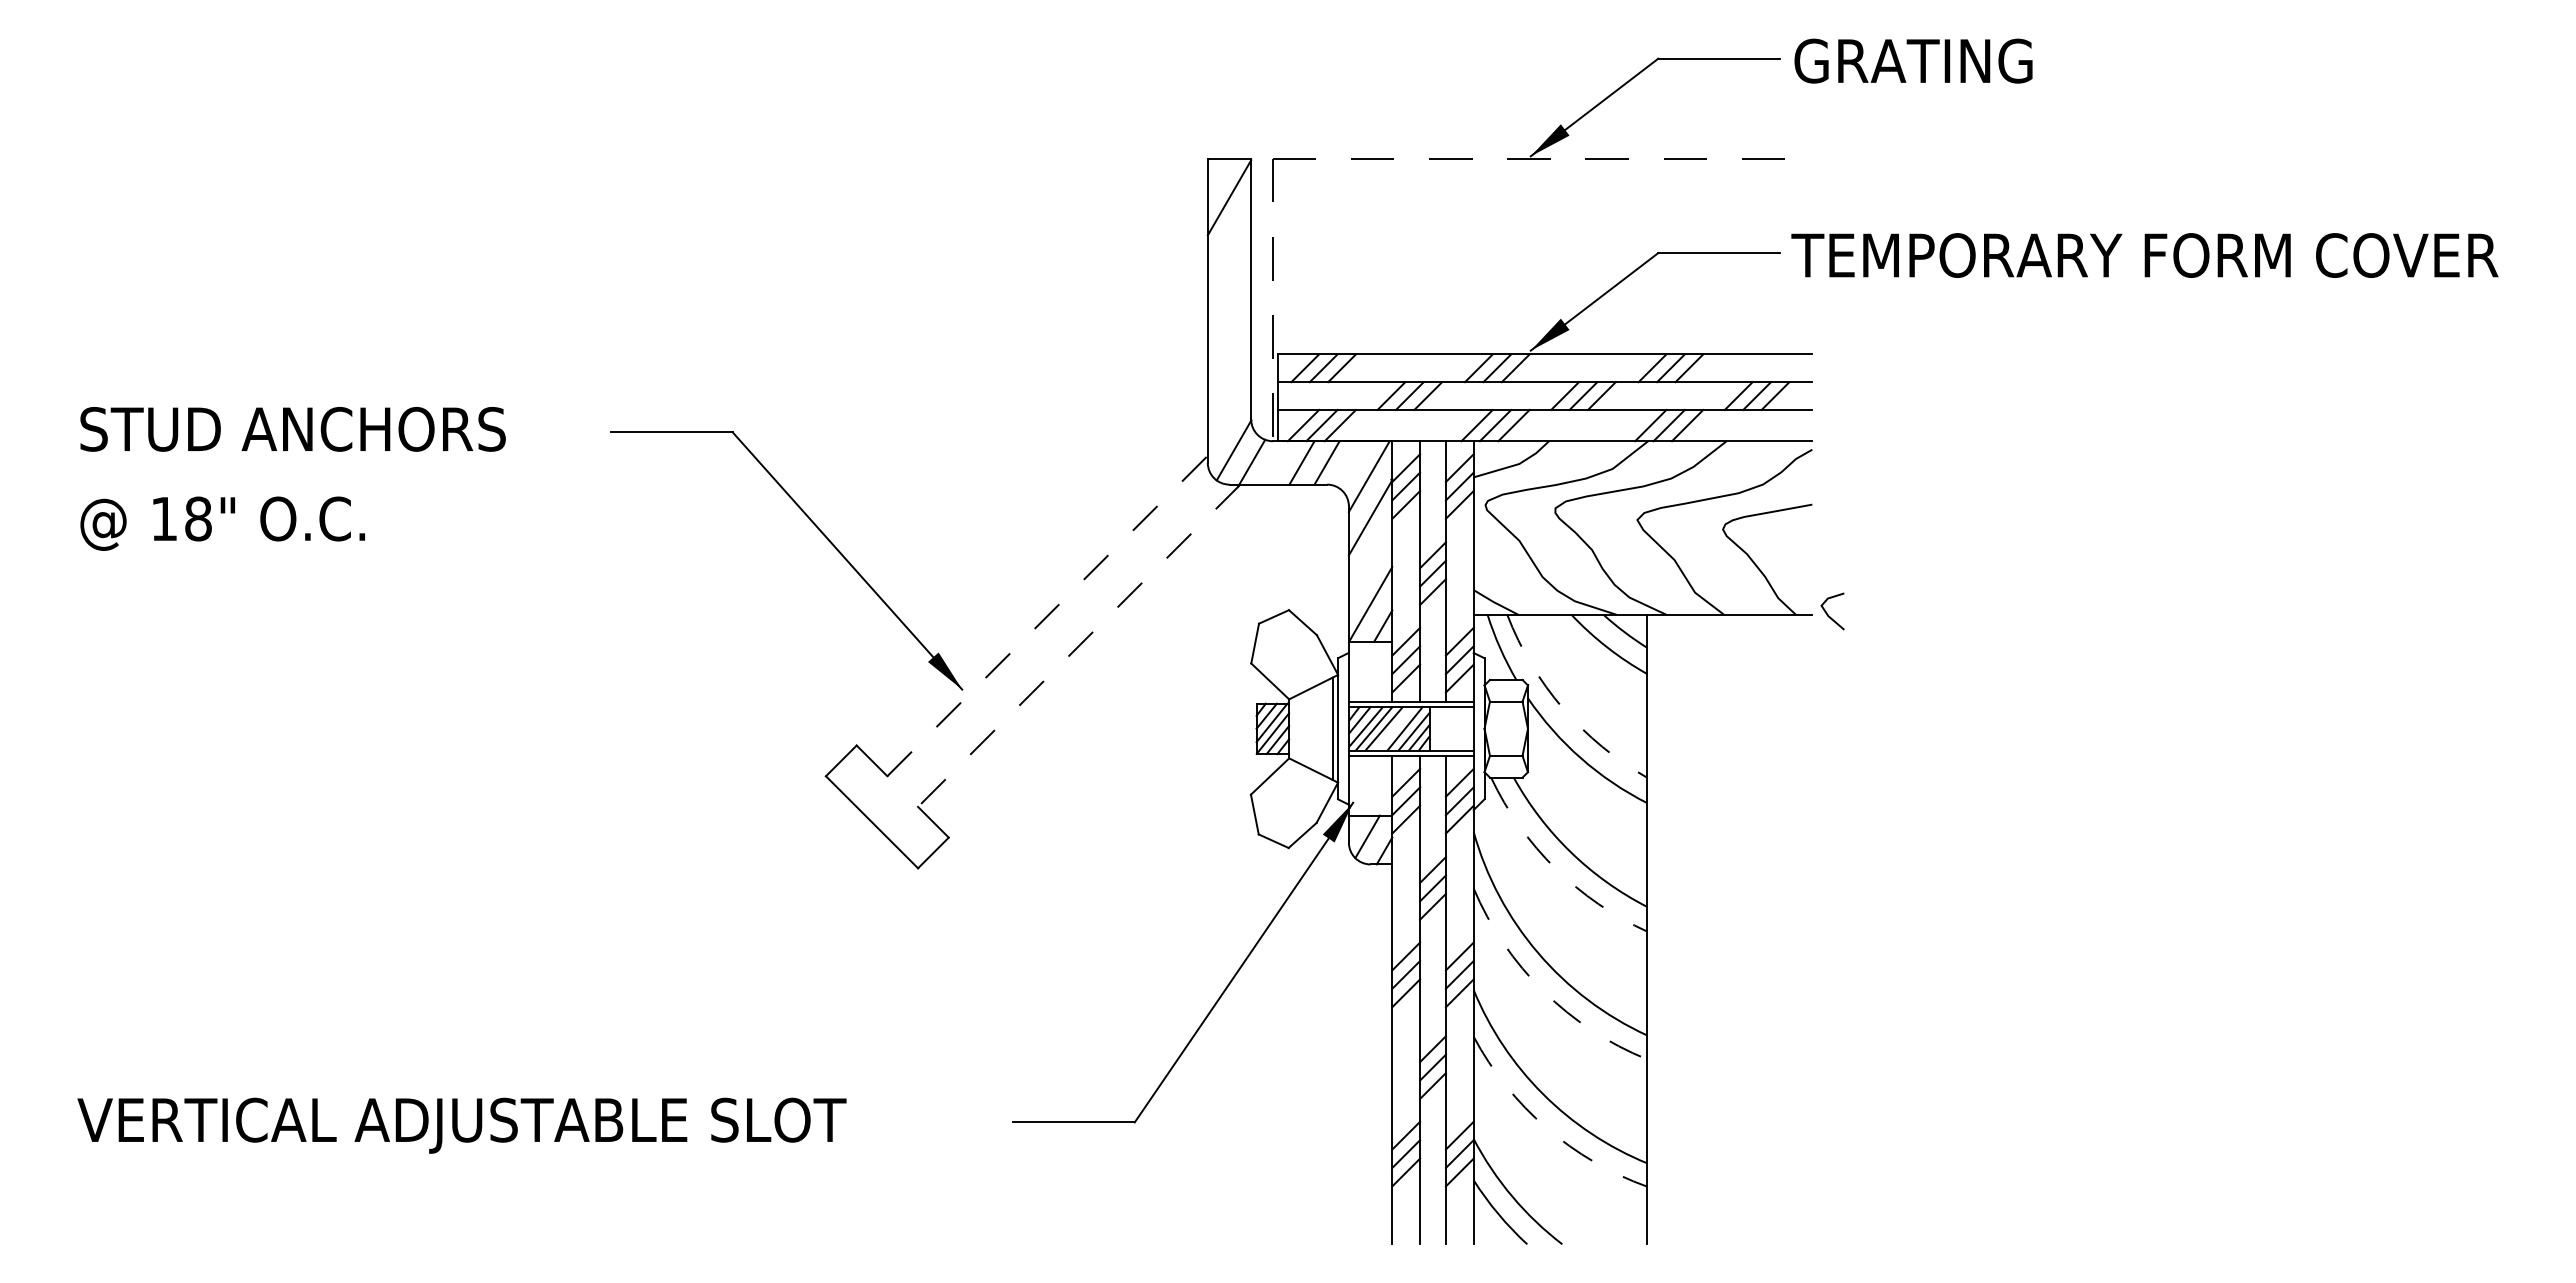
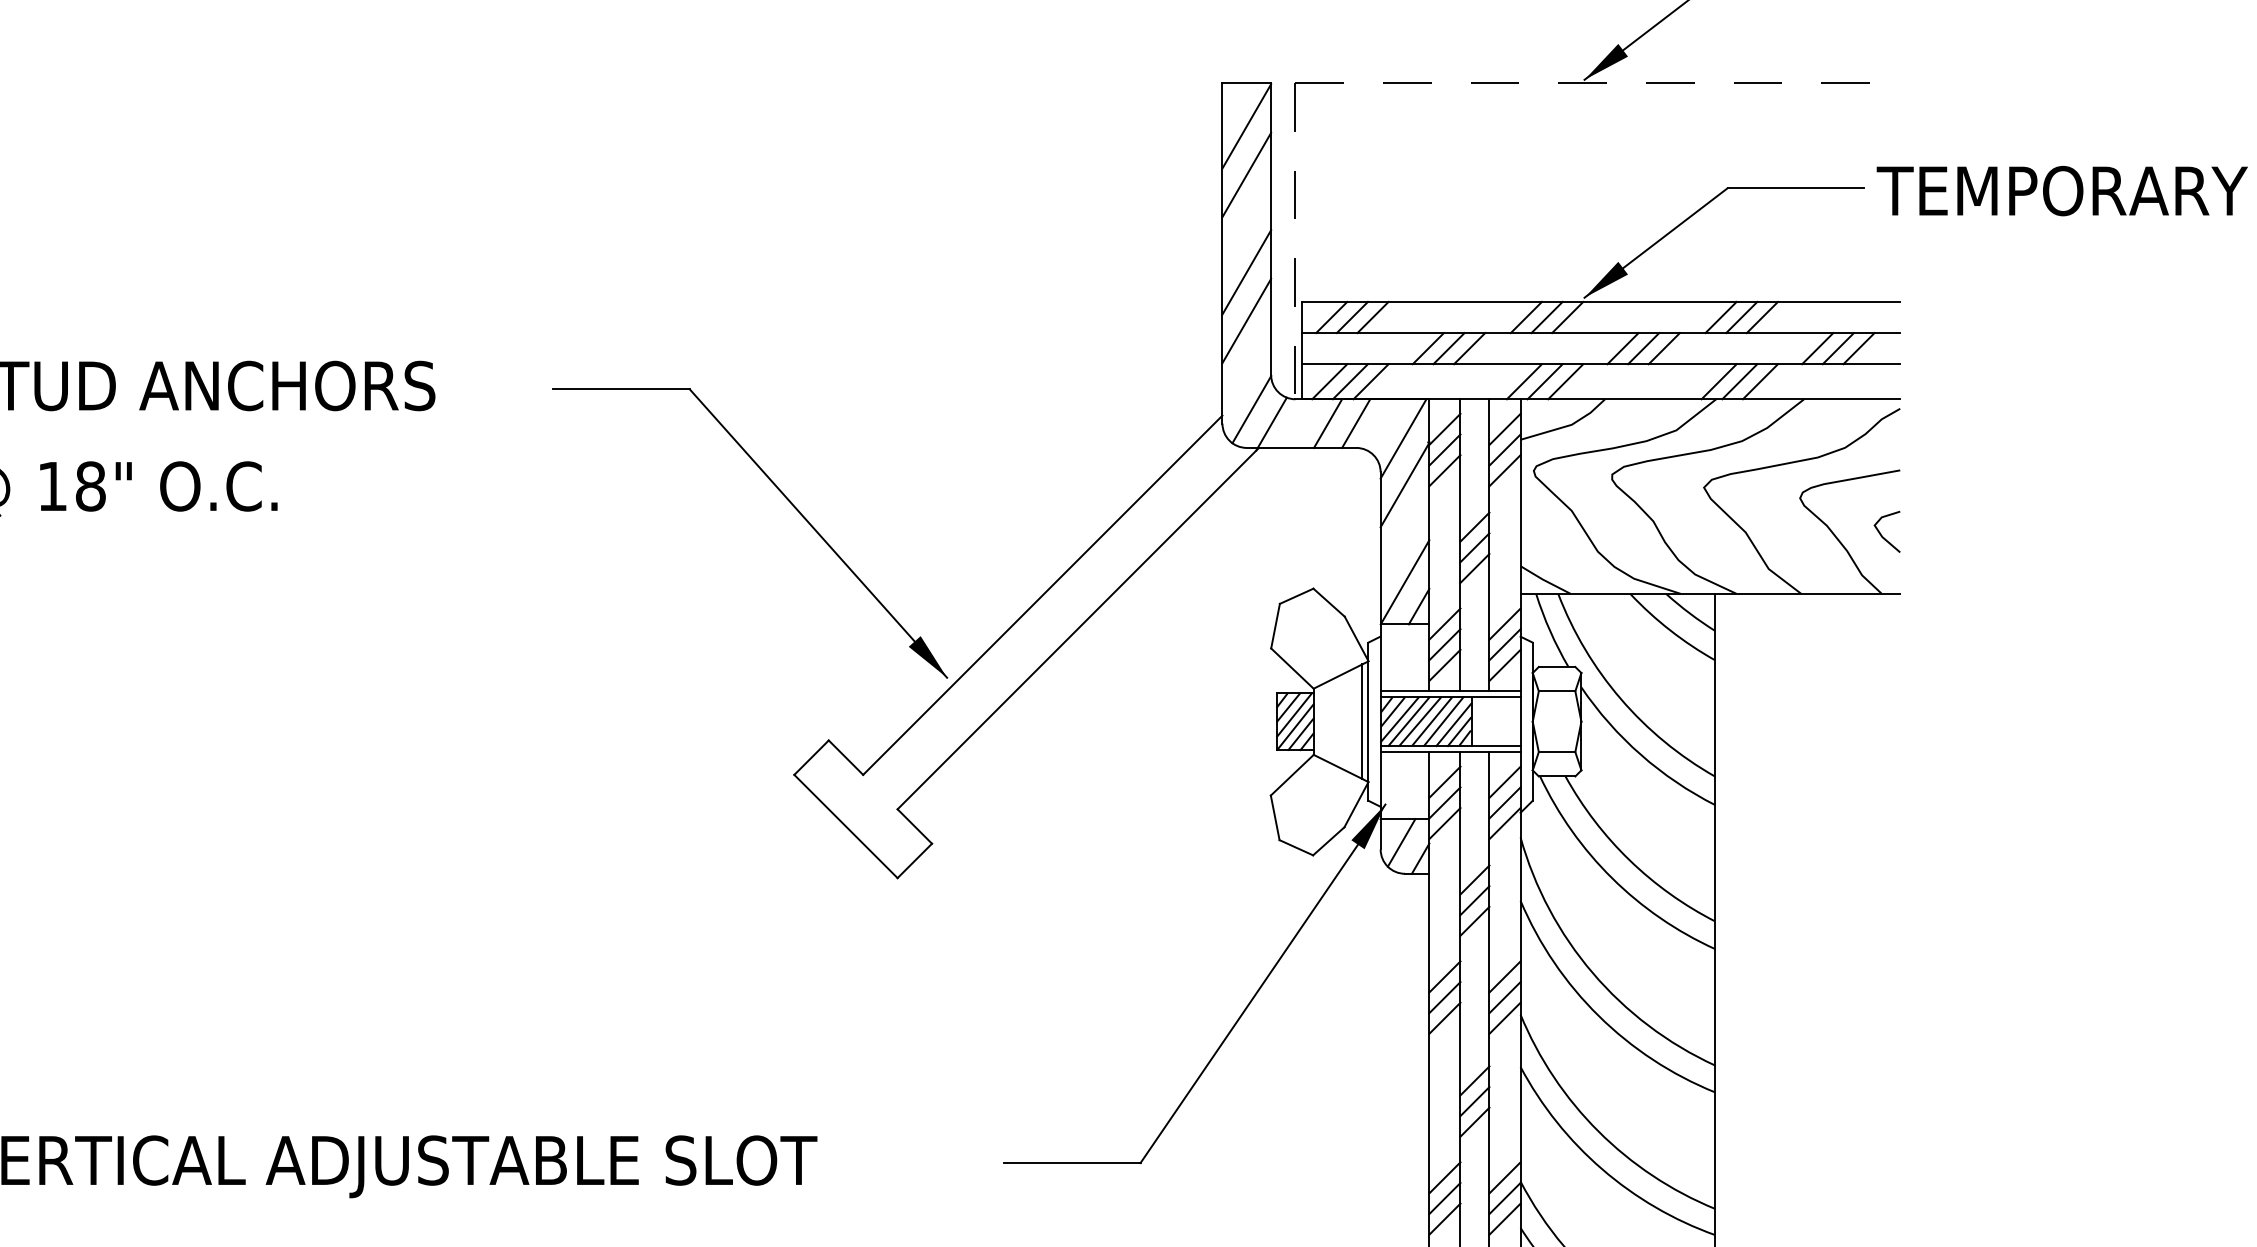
line: (1229, 240) -> (1246, 174), added
line: (1229, 327) -> (1246, 271), added
line: (1229, 371) -> (1246, 321), added
line: (1828, 614) -> (1882, 535), moved
line: (1047, 616) -> (1042, 595), dashed -> solid
line: (1079, 645) -> (1078, 628), dashed -> solid
arc: (1563, 708) -> (1621, 698), dashed -> solid
line: (1394, 728) -> (1431, 721), added
arc: (1555, 868) -> (1612, 878), dashed -> solid
arc: (1543, 991) -> (1598, 1016), dashed -> solid
arc: (1546, 1127) -> (1602, 1168), dashed -> solid

